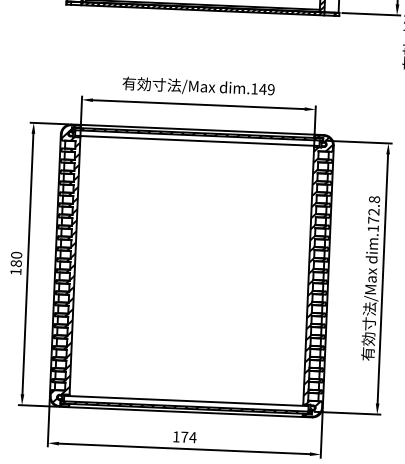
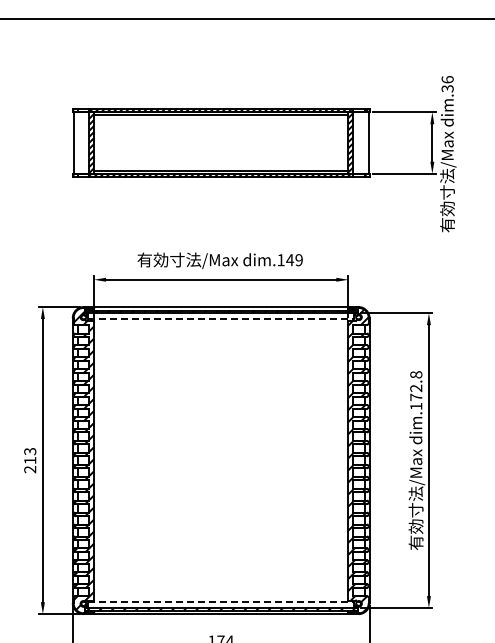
line: (197, 141) -> (221, 319), solid -> dashed
text: (16, 263) -> (30, 460), 180 -> 213
line: (186, 401) -> (221, 602), solid -> dashed

